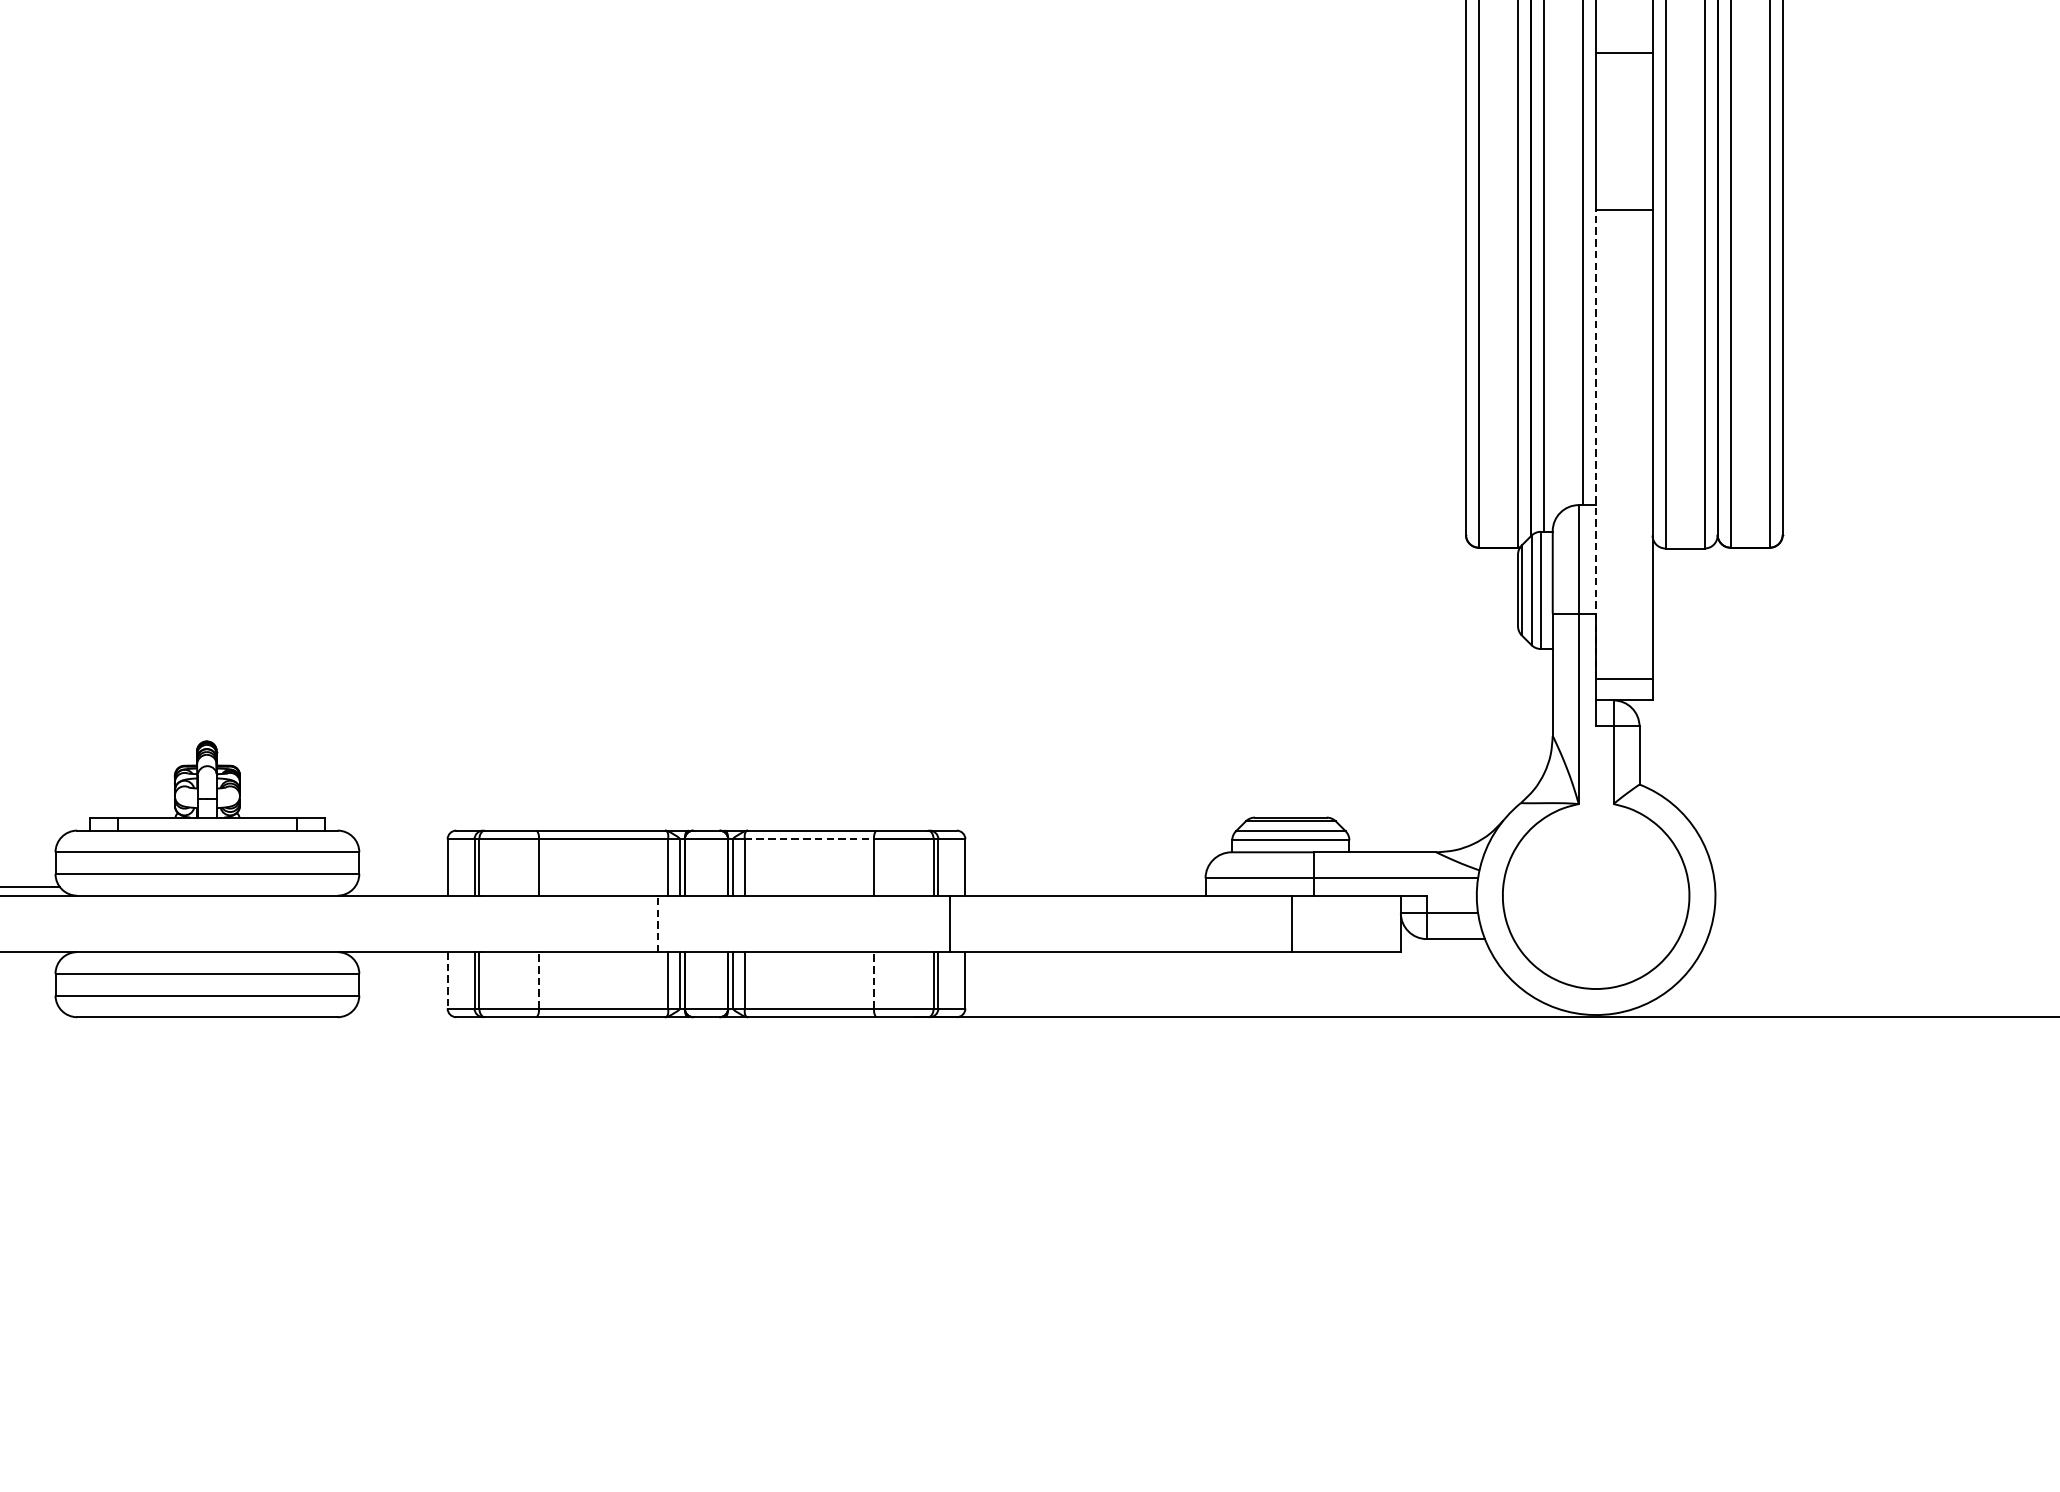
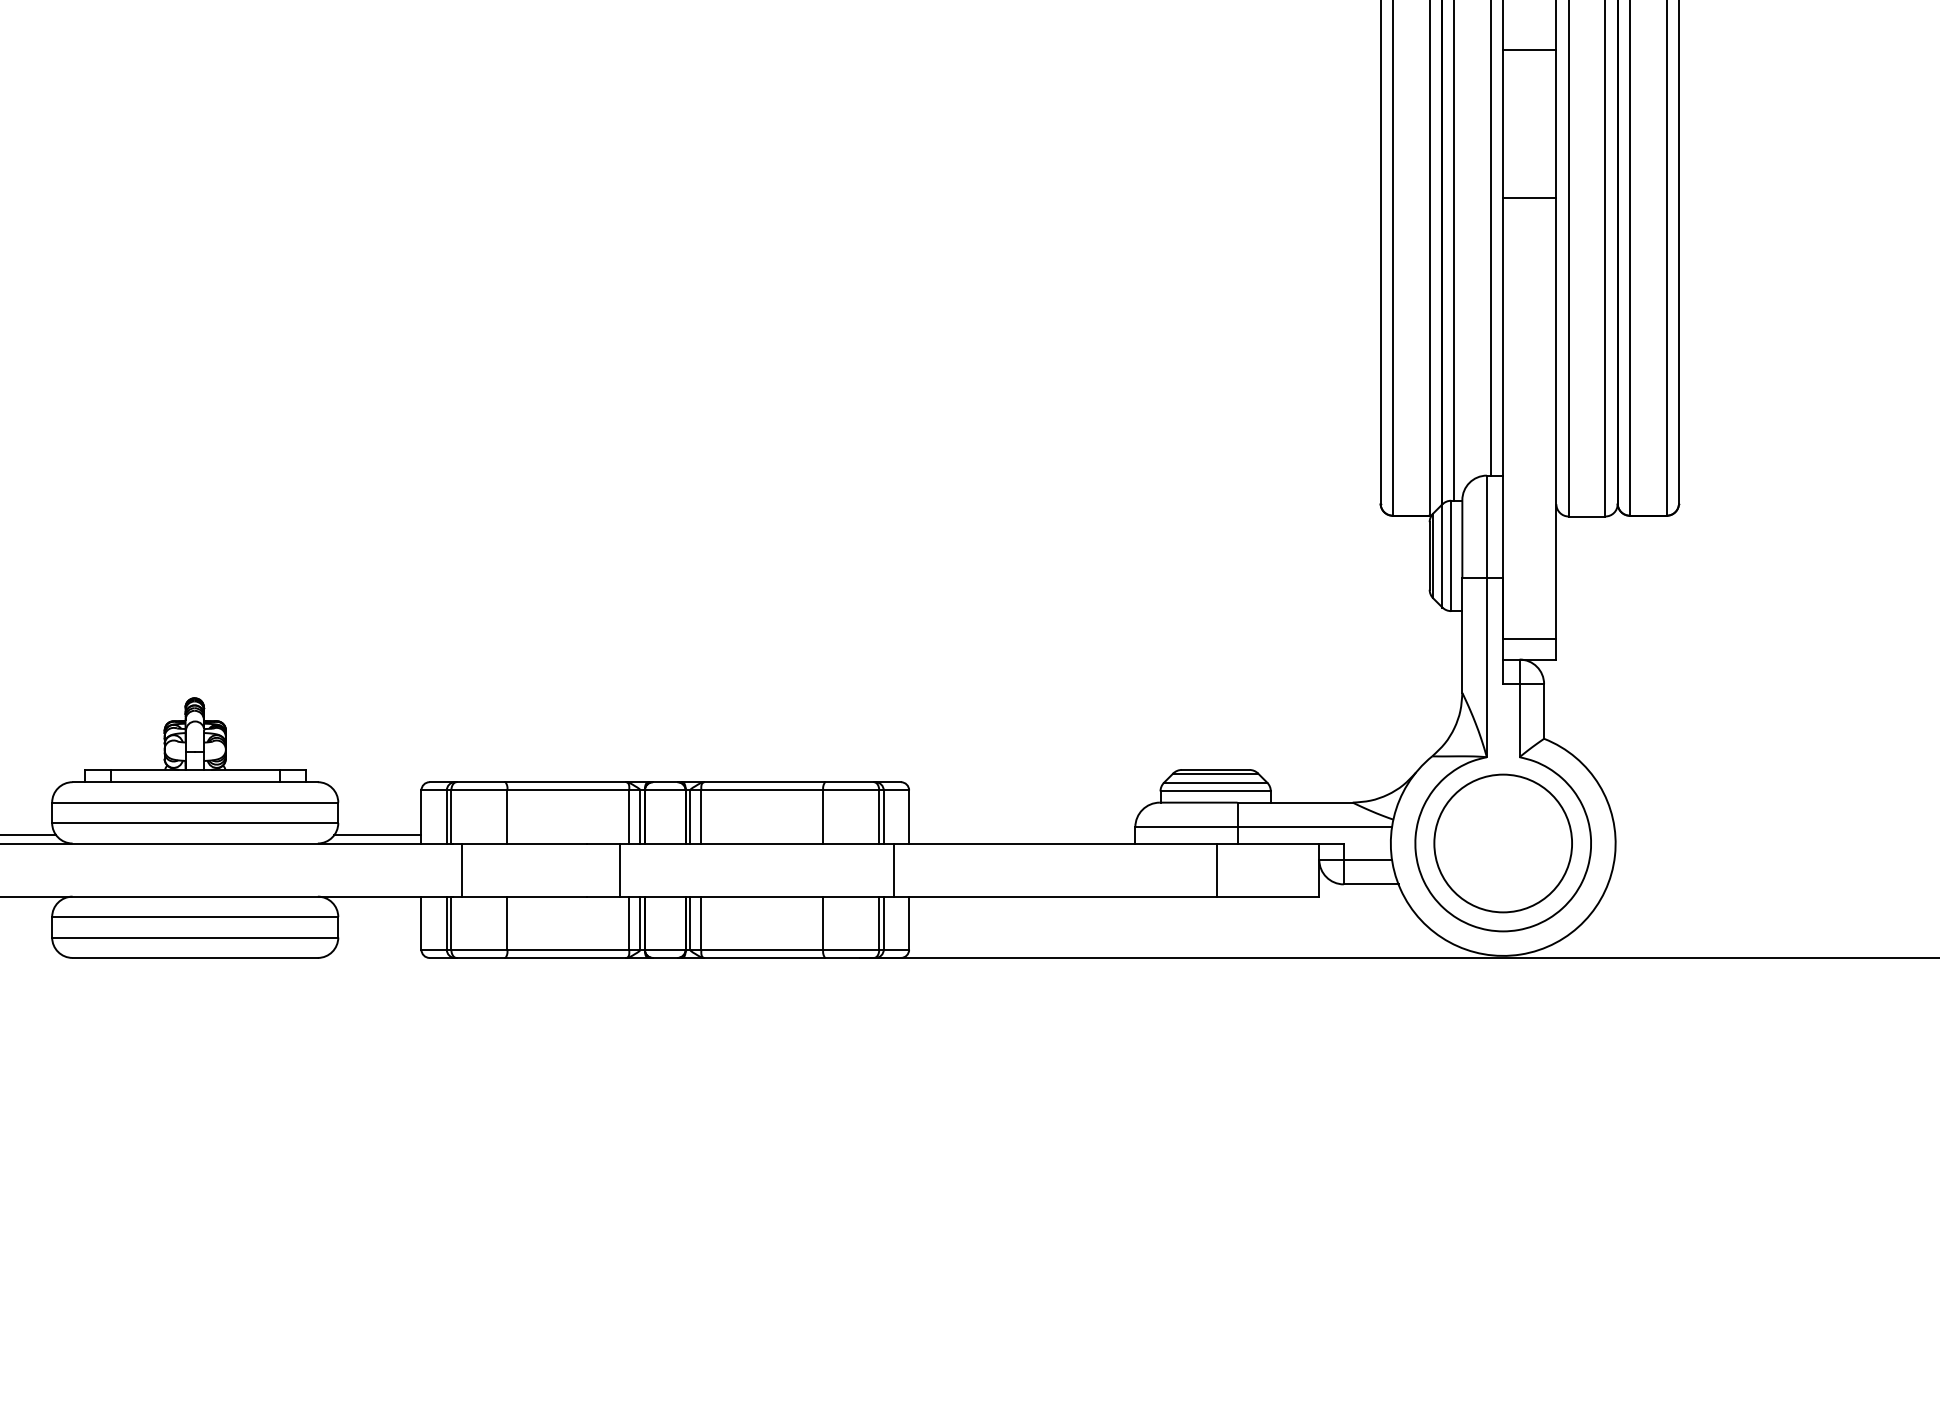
line: (1596, 444) -> (1503, 418), dashed -> solid
line: (809, 839) -> (762, 790), dashed -> solid
line: (400, 887) -> (377, 835), added
circle: (1595, 895) -> (1502, 843), added
line: (490, 923) -> (461, 869), added
line: (657, 924) -> (619, 870), dashed -> solid
line: (447, 980) -> (421, 923), dashed -> solid
line: (538, 980) -> (507, 923), dashed -> solid
line: (874, 980) -> (823, 923), dashed -> solid

